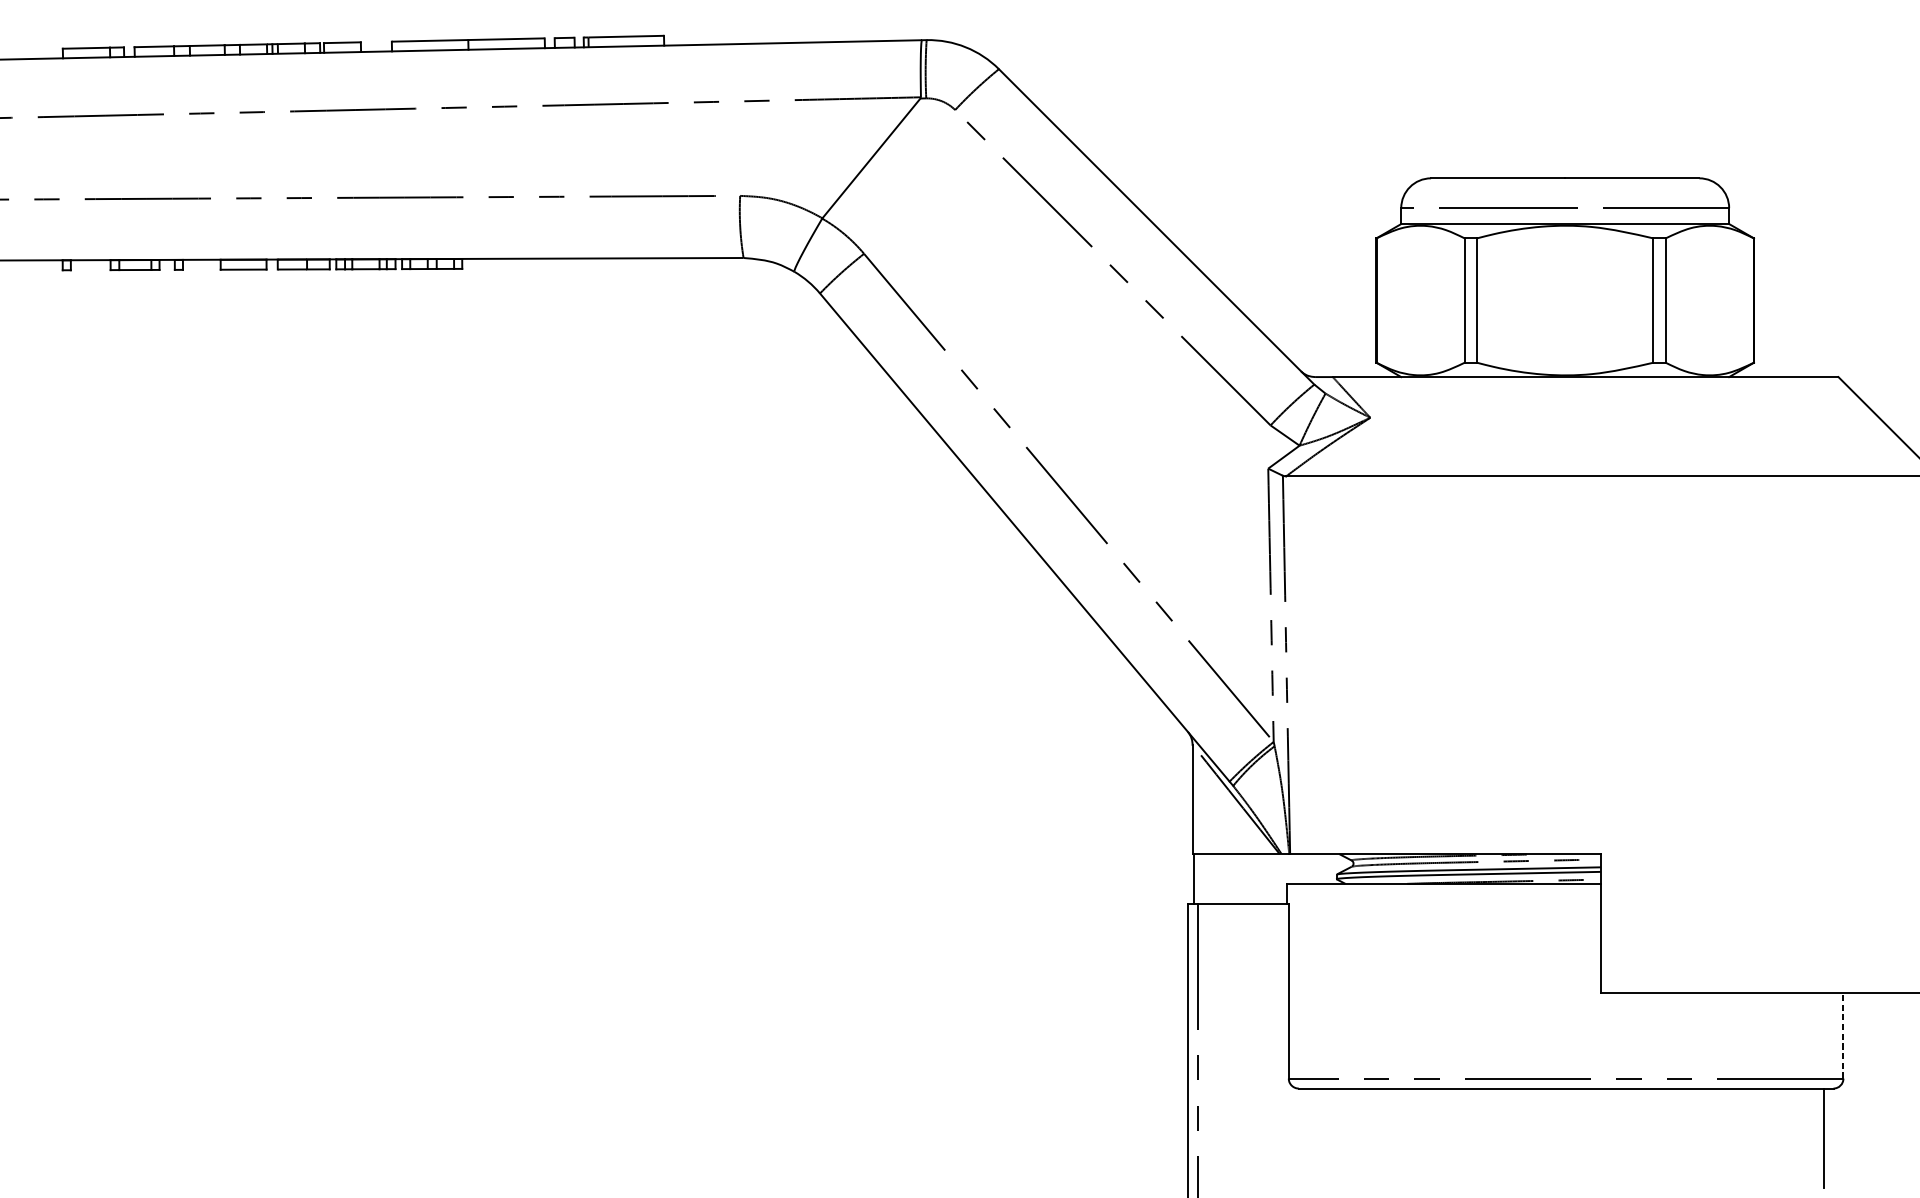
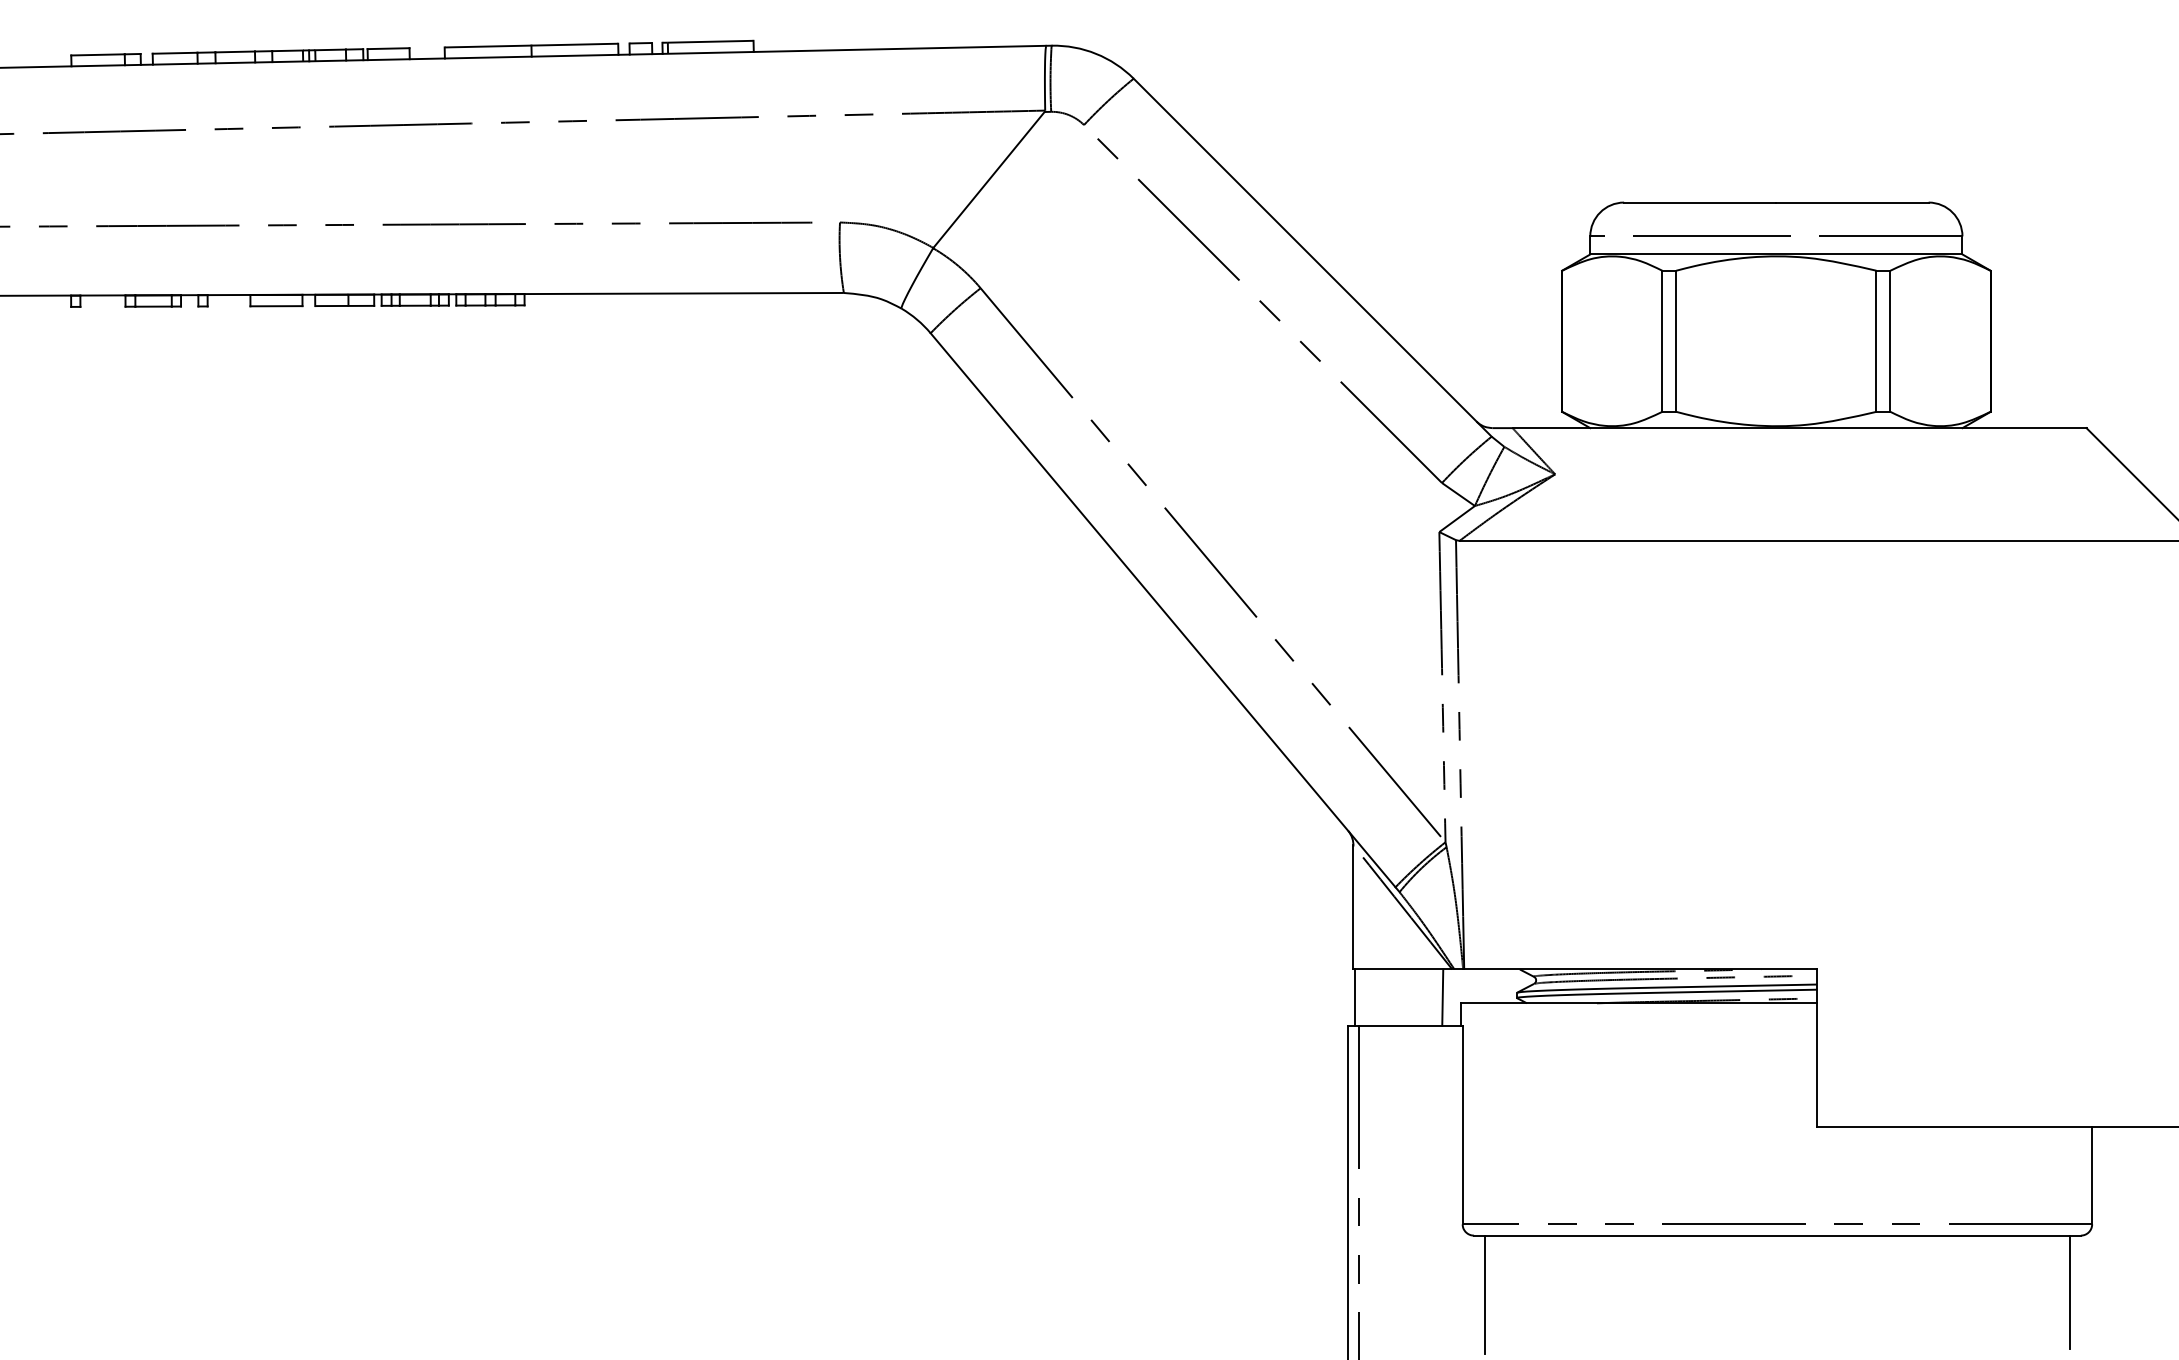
line: (1271, 878) -> (1442, 997), added
line: (1843, 1035) -> (2092, 1175), dashed -> solid
line: (1308, 1140) -> (1485, 1294), added

